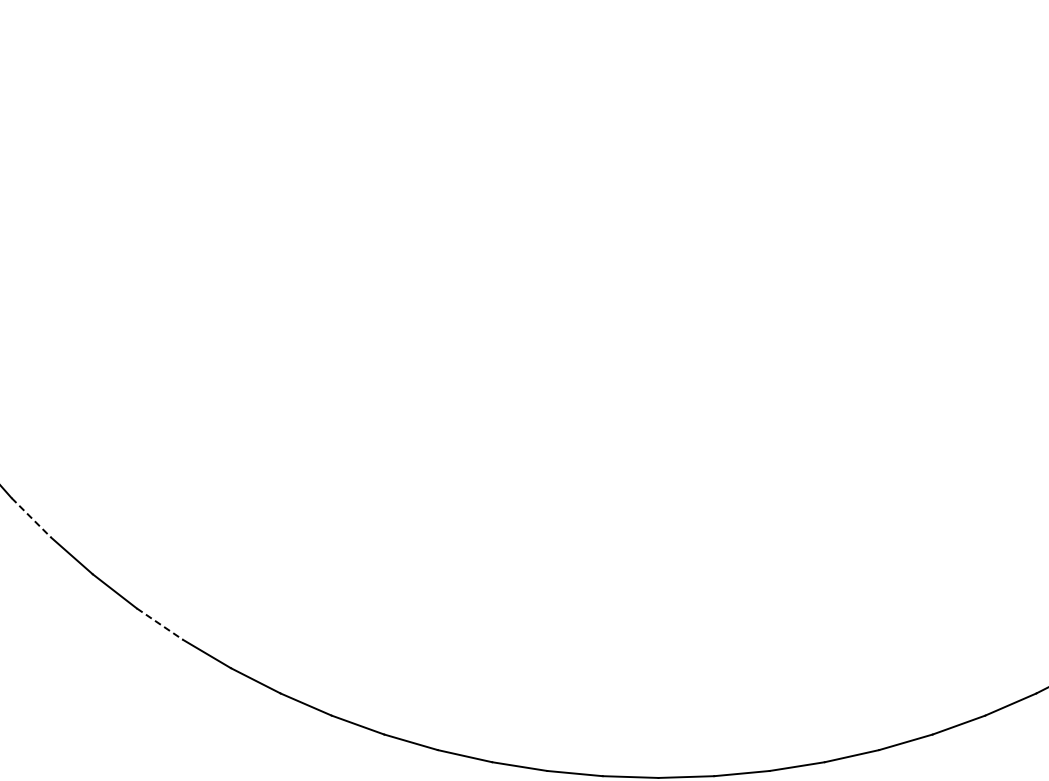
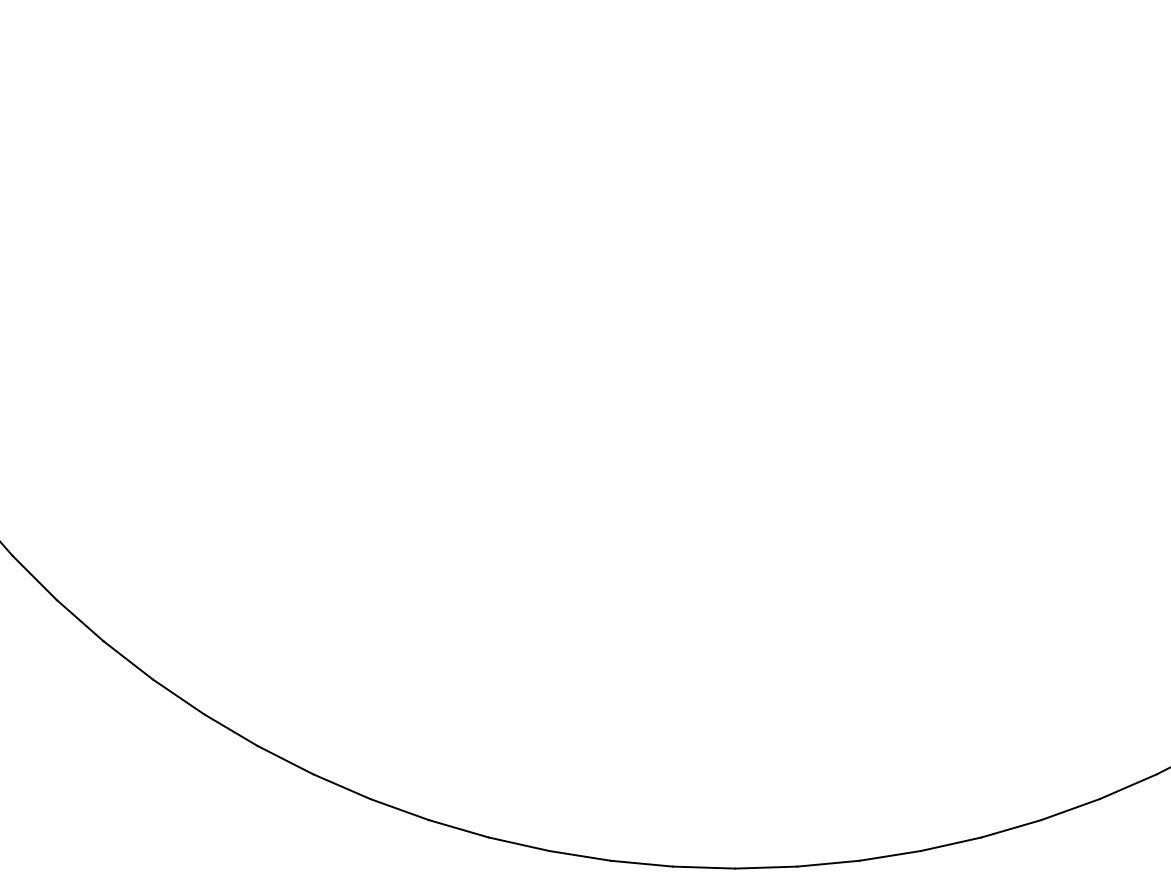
line: (31, 517) -> (35, 577), dashed -> solid
line: (159, 624) -> (177, 697), dashed -> solid

